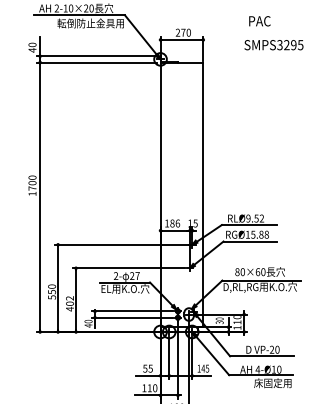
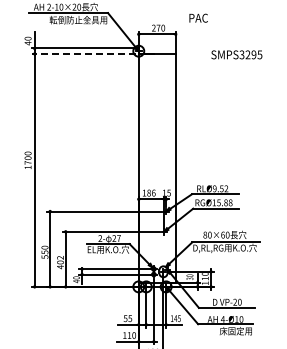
text: (259, 20) -> (198, 17), moved
text: (273, 44) -> (236, 54), moved
line: (96, 62) -> (83, 53), solid -> dashed

